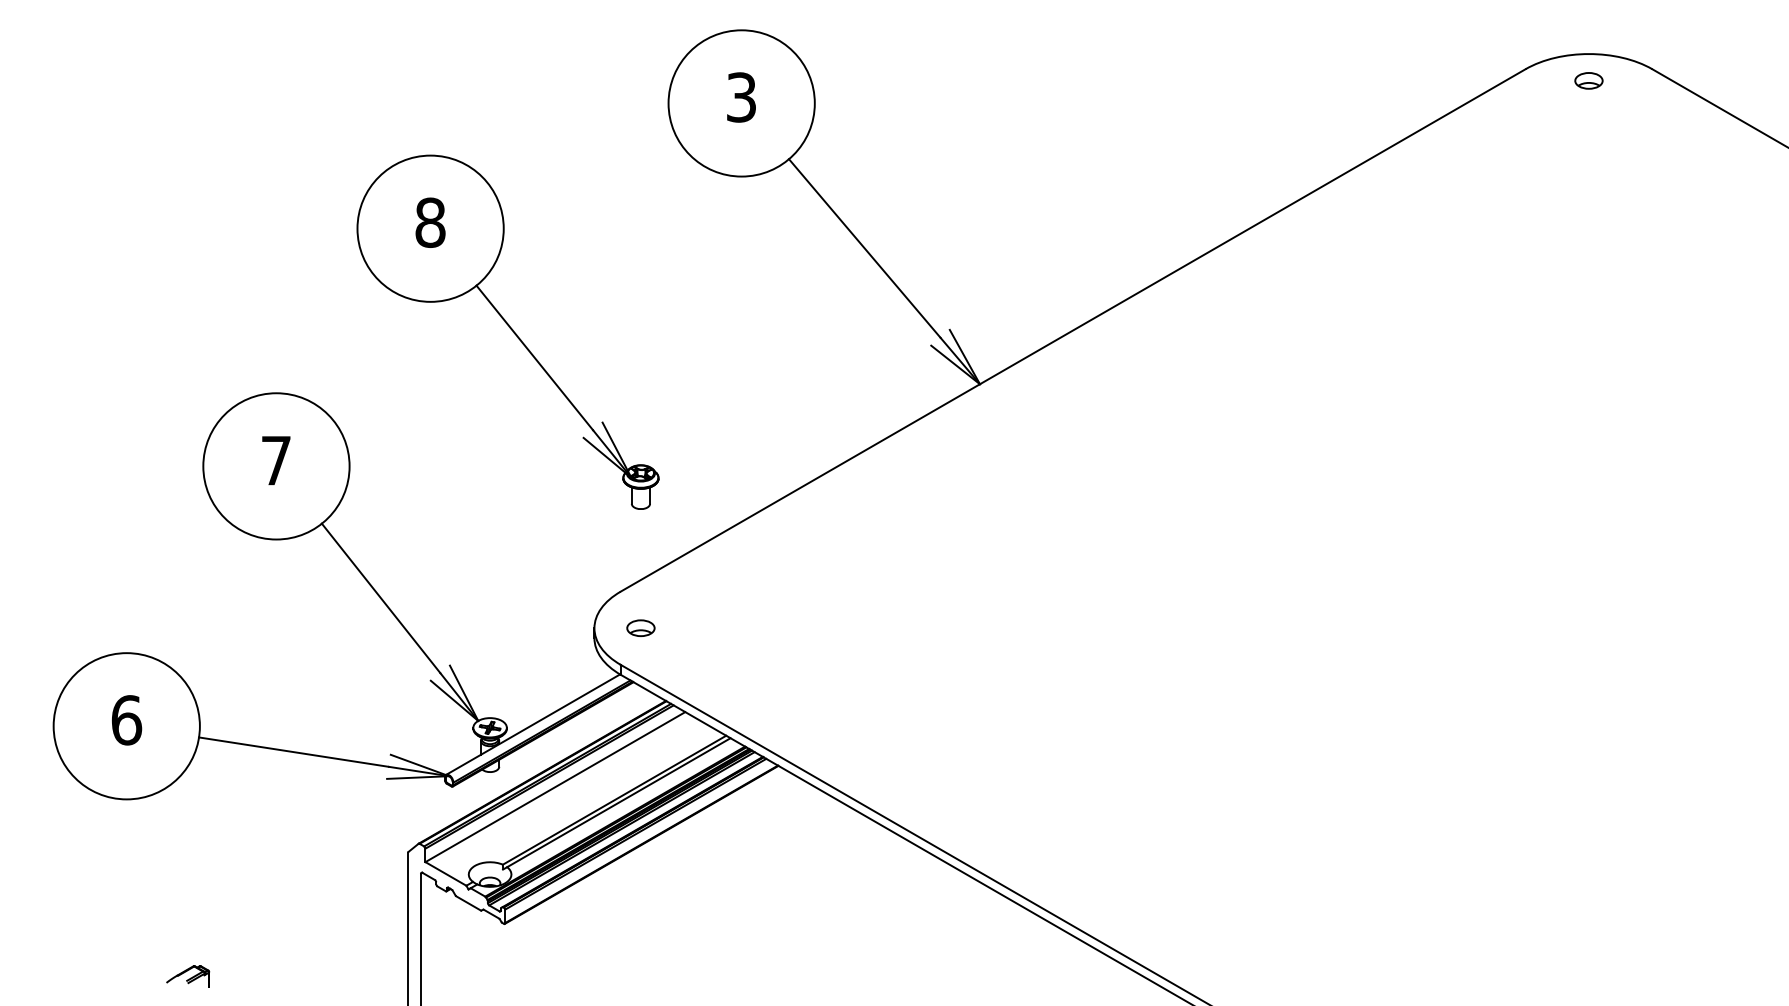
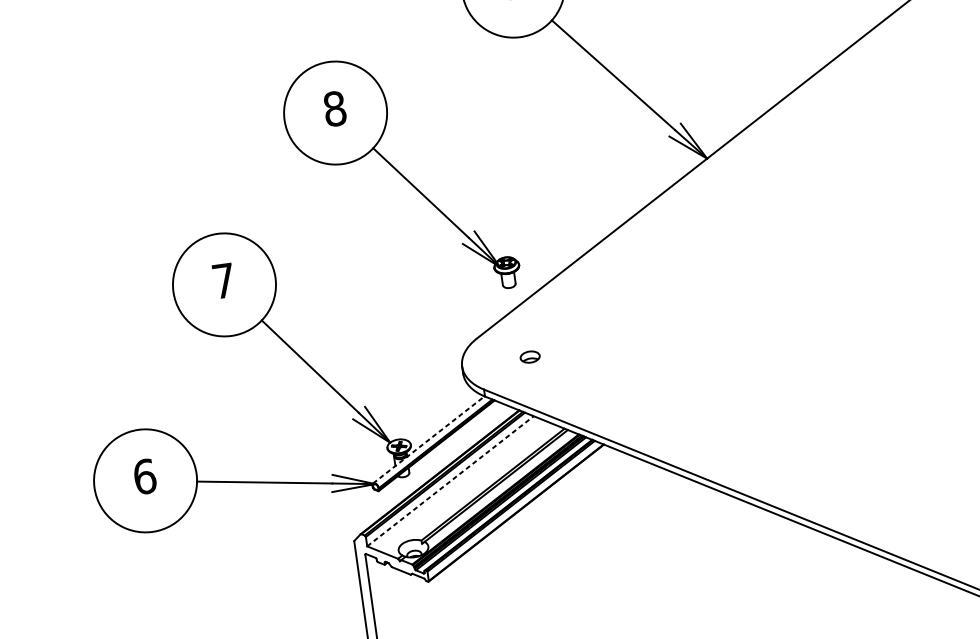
part: (507, 331) -> (399, 177), moved
part: (640, 627) -> (529, 356), moved
line: (533, 724) -> (429, 439), solid -> dashed
line: (555, 786) -> (450, 480), solid -> dashed

